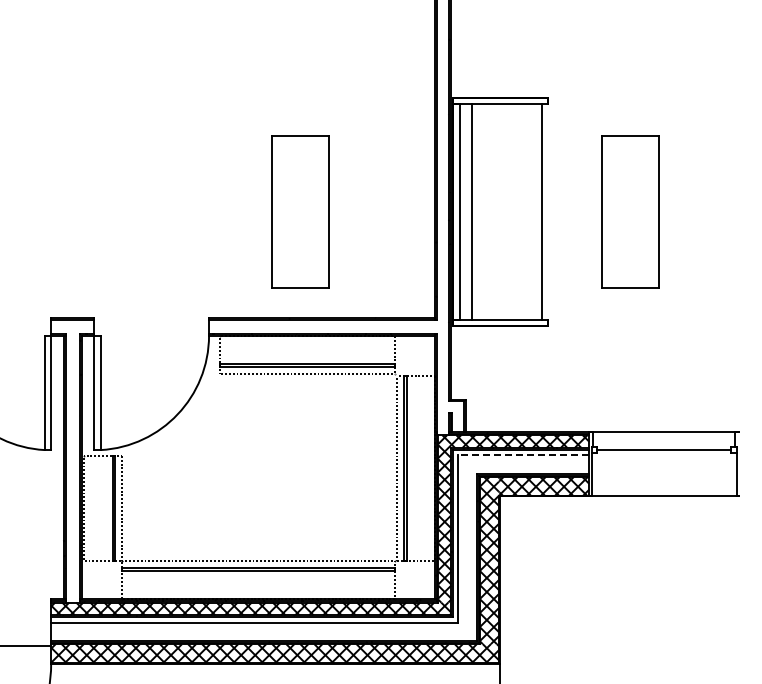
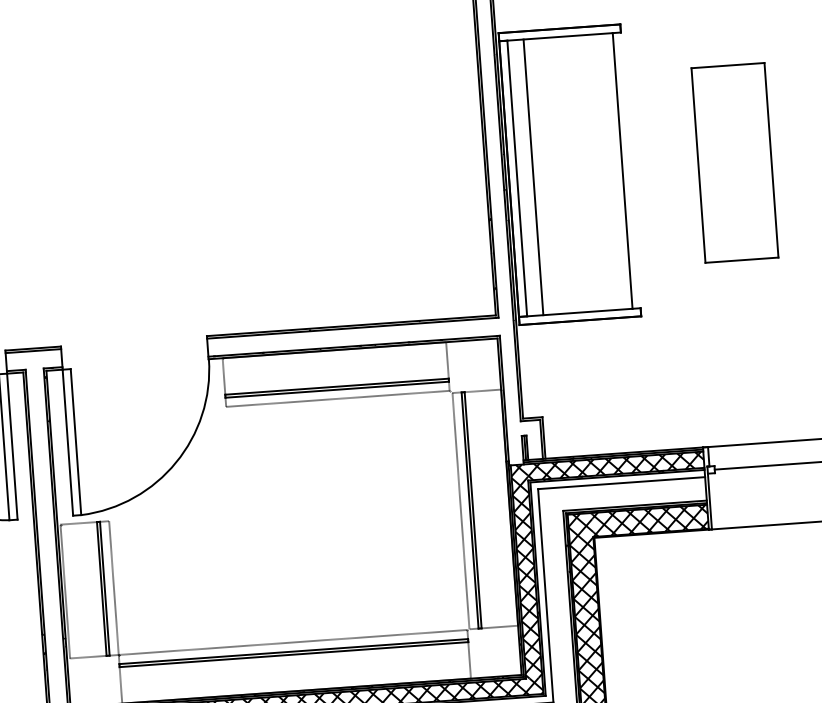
part: (300, 211) -> (314, 192), removed
line: (523, 455) -> (621, 483), dashed -> solid

